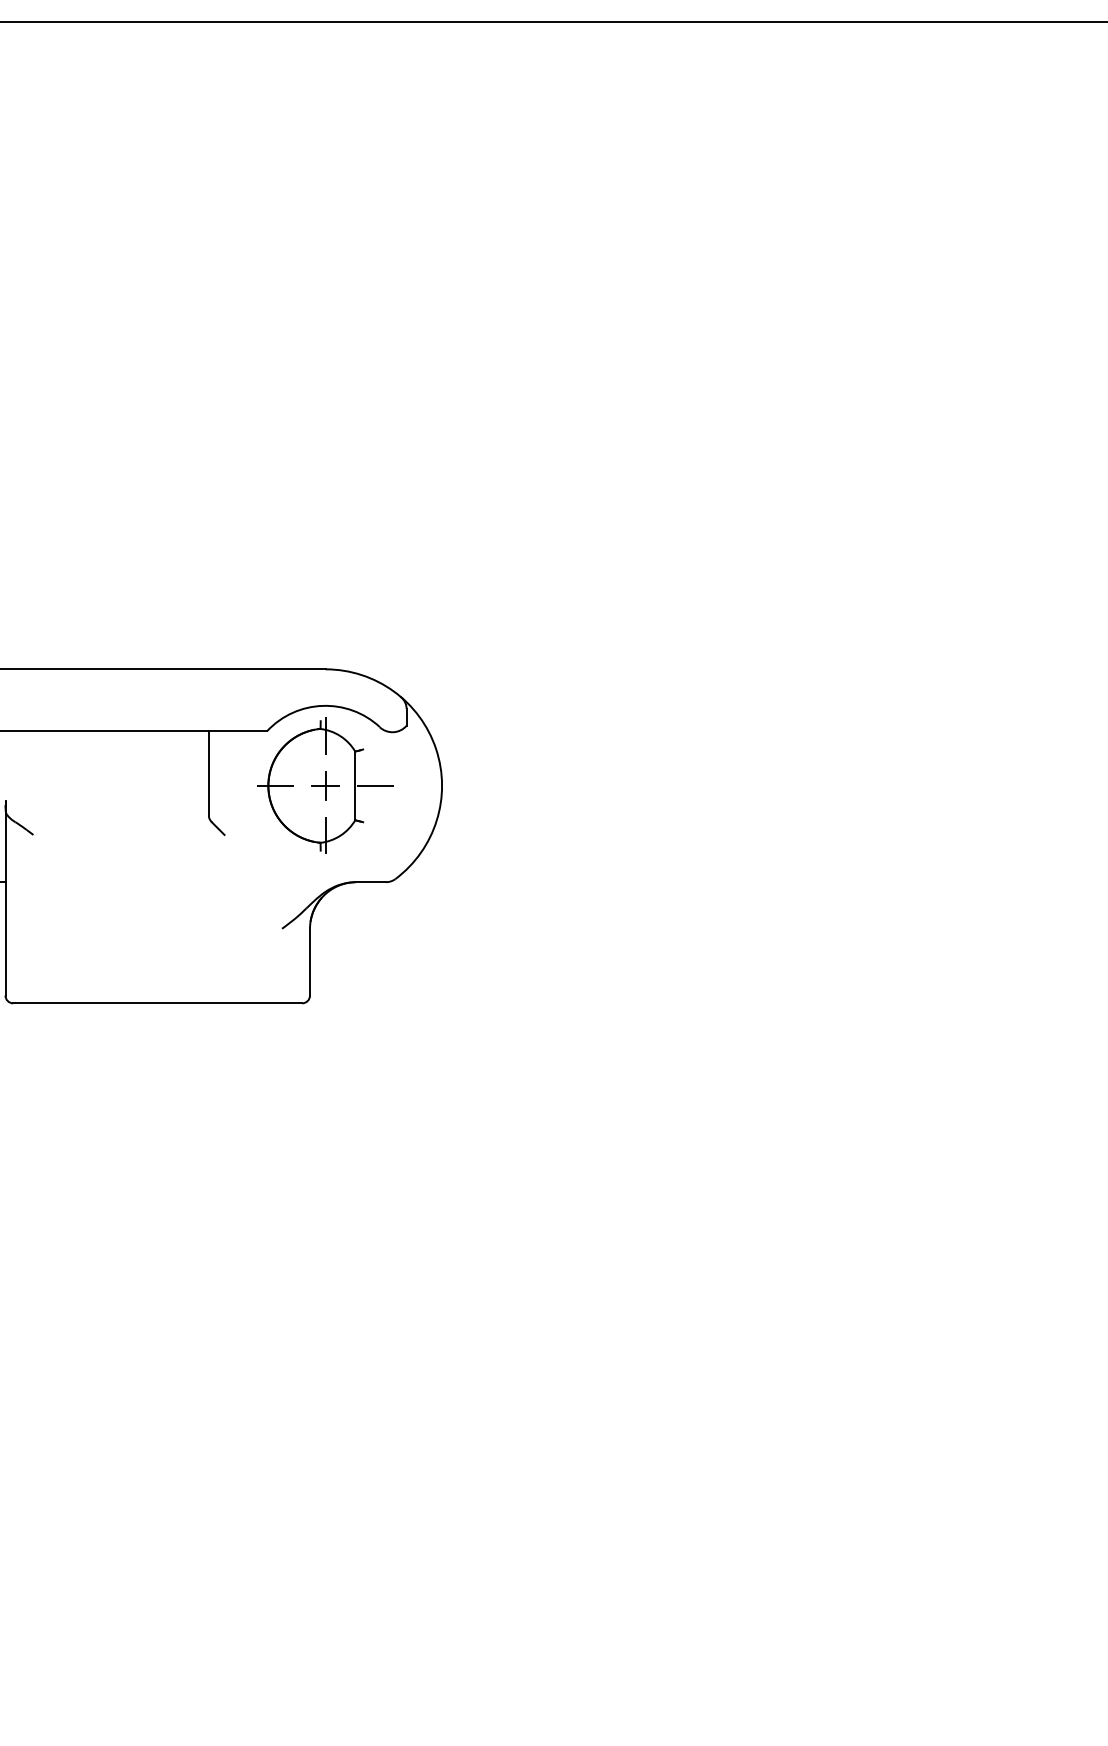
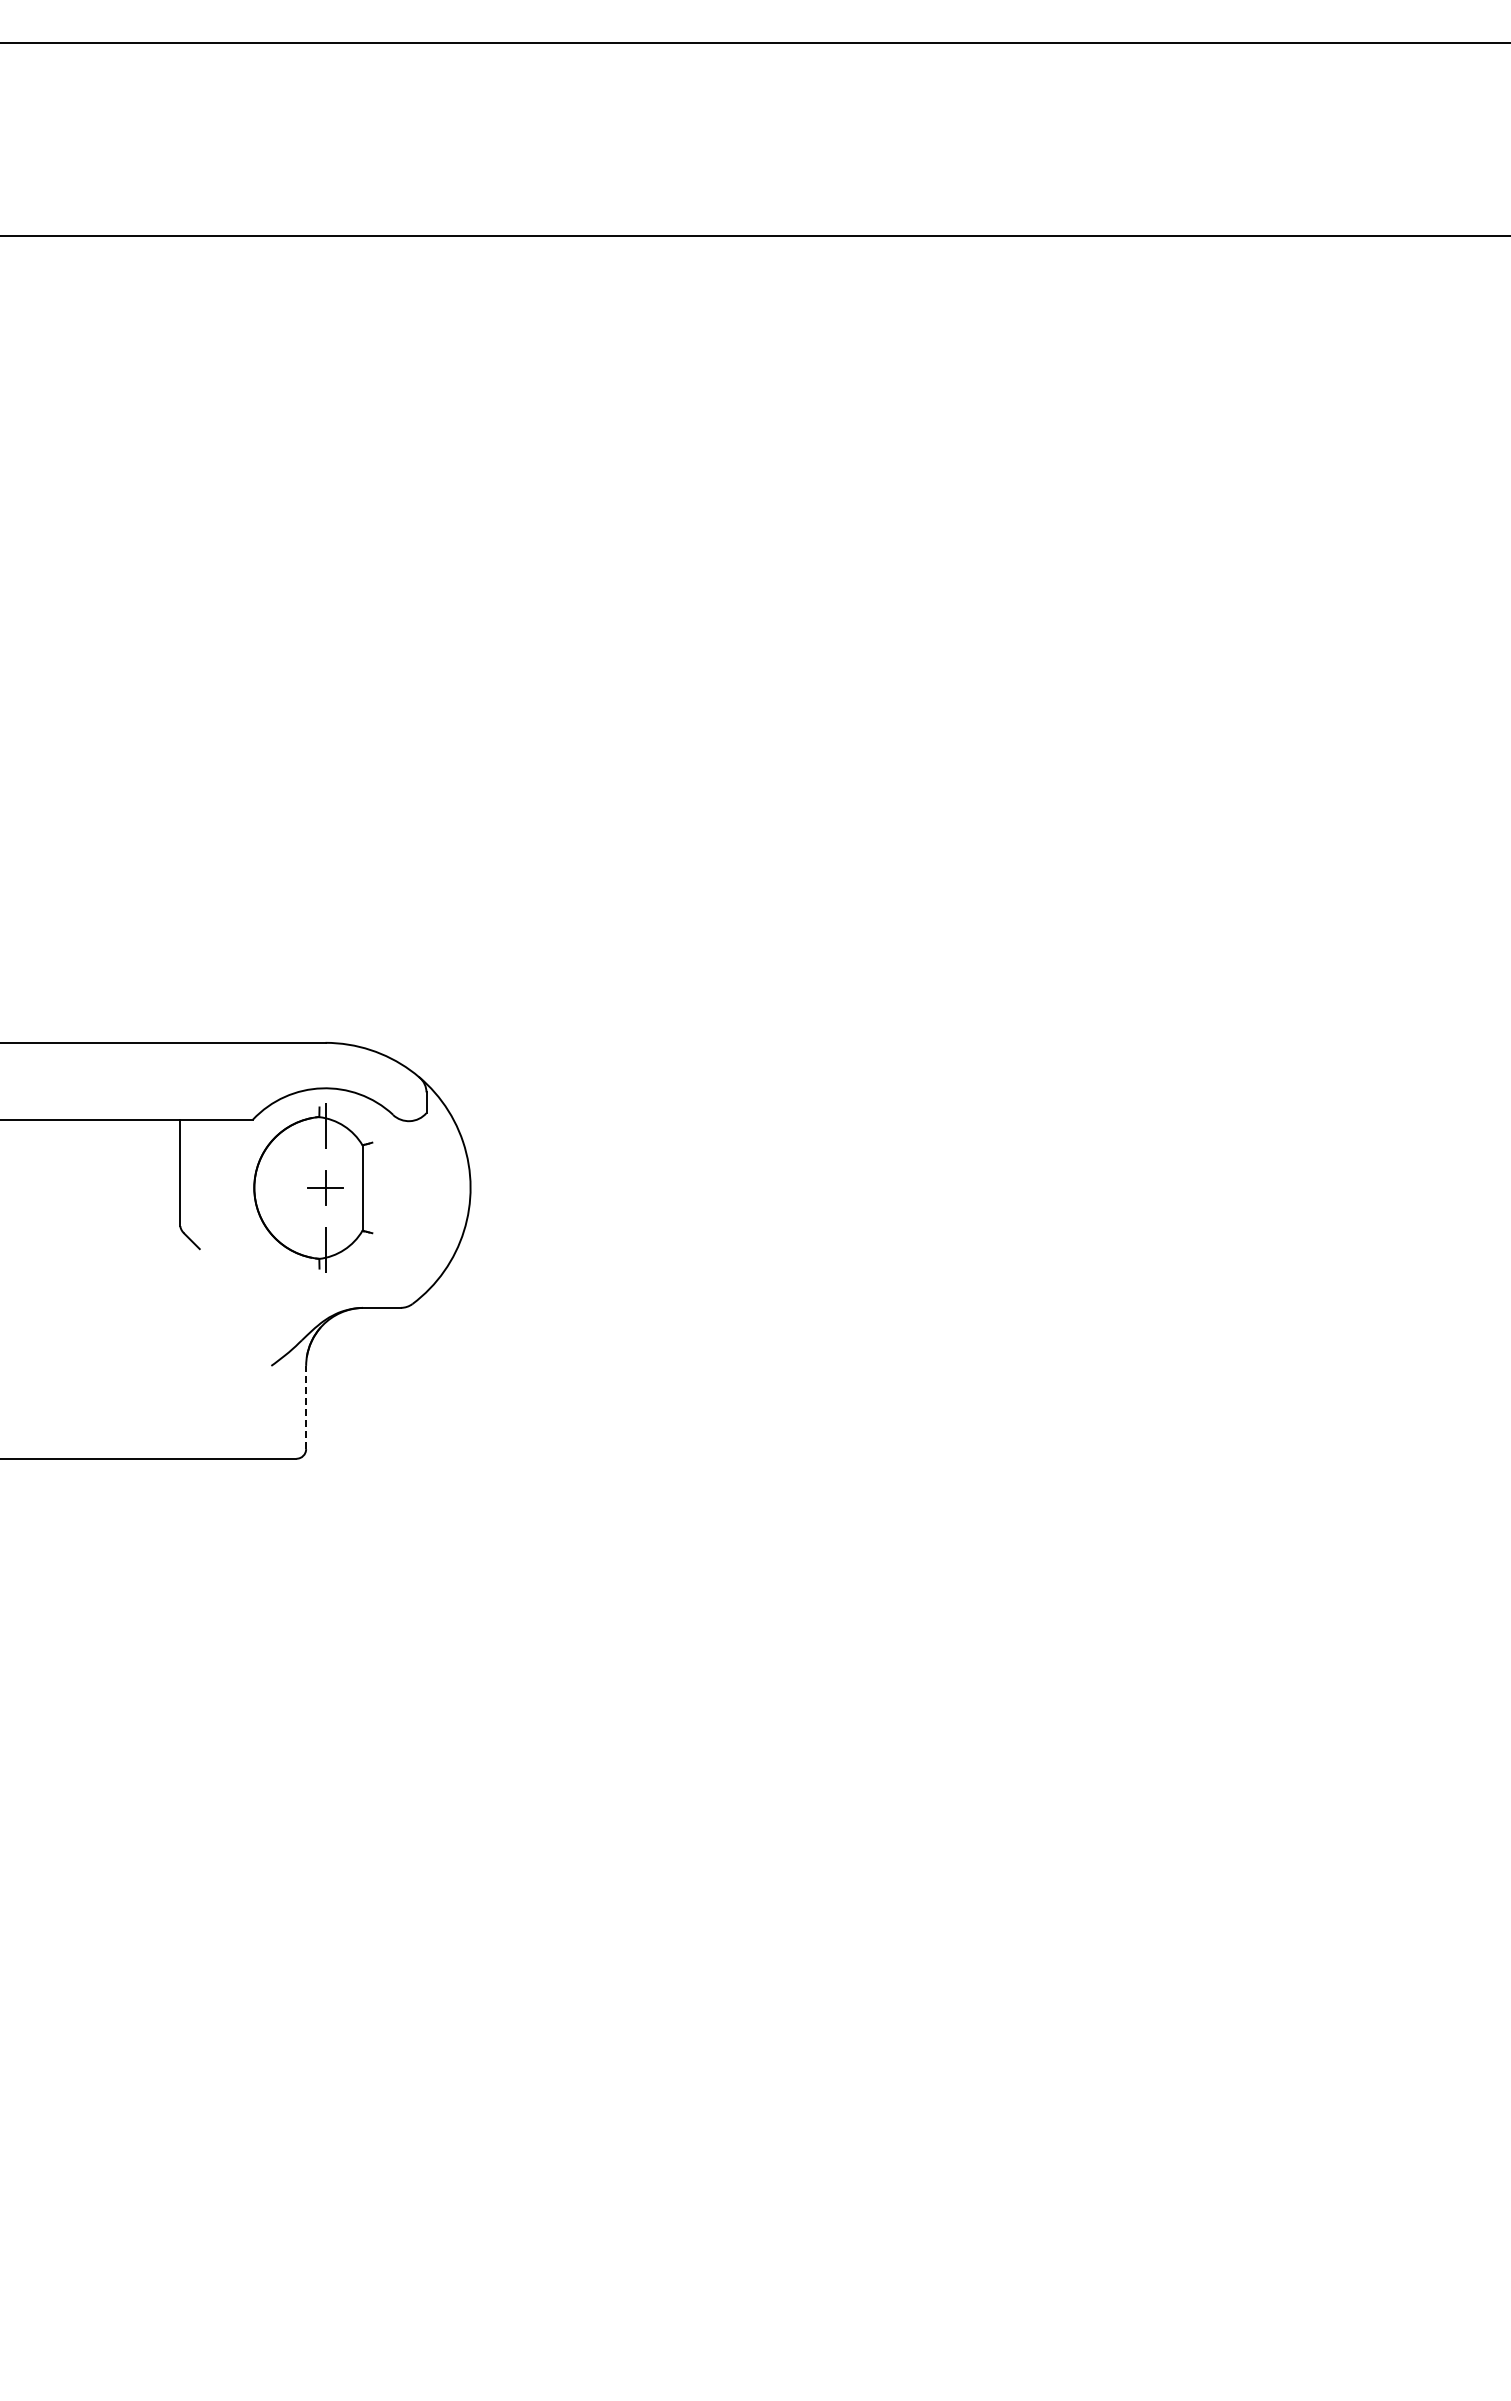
line: (275, 785) -> (263, 1187), removed
line: (375, 785) -> (387, 1187), removed
line: (310, 962) -> (306, 1407), solid -> dashed

